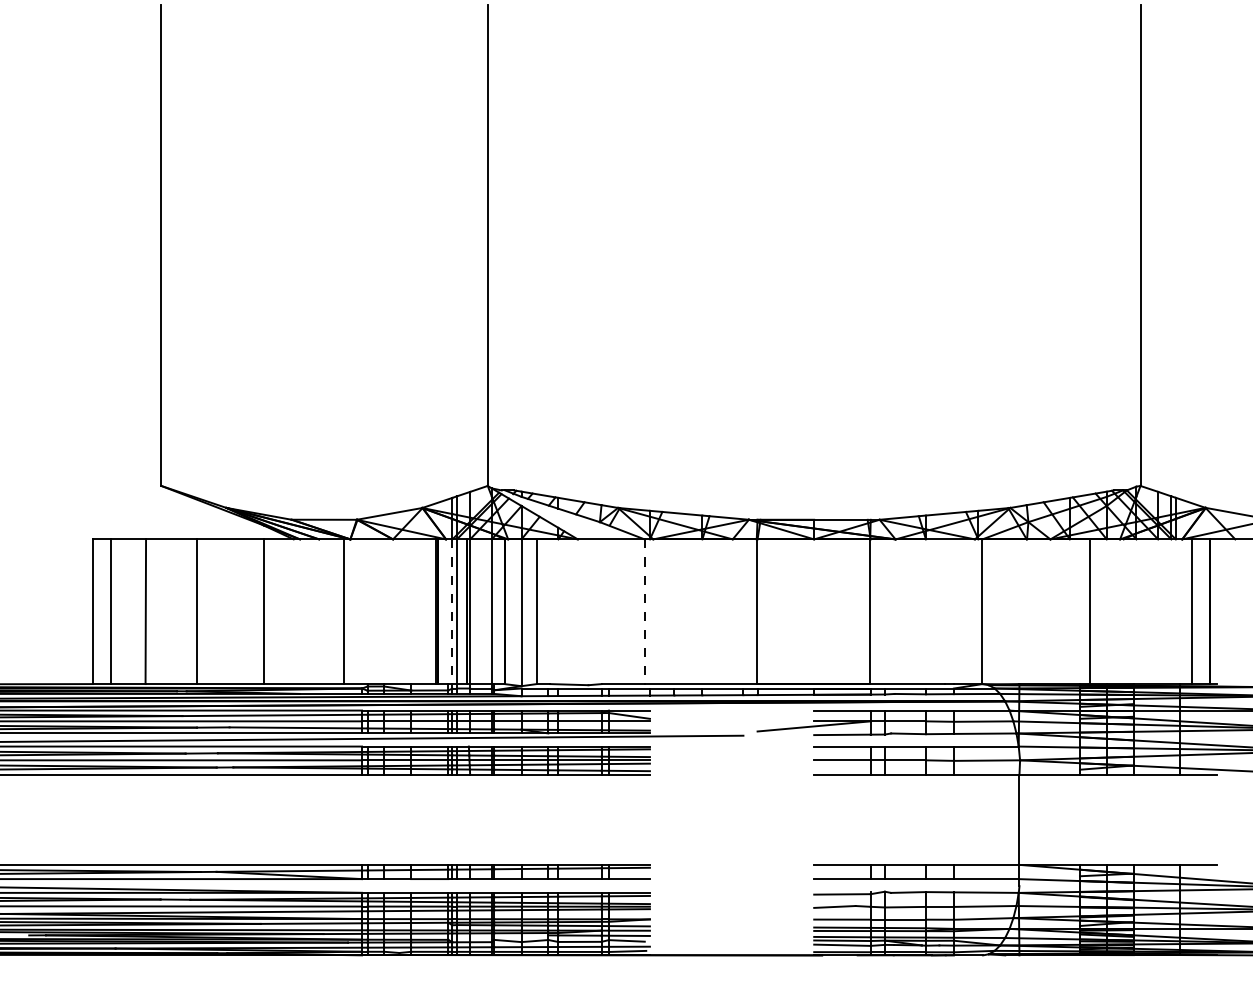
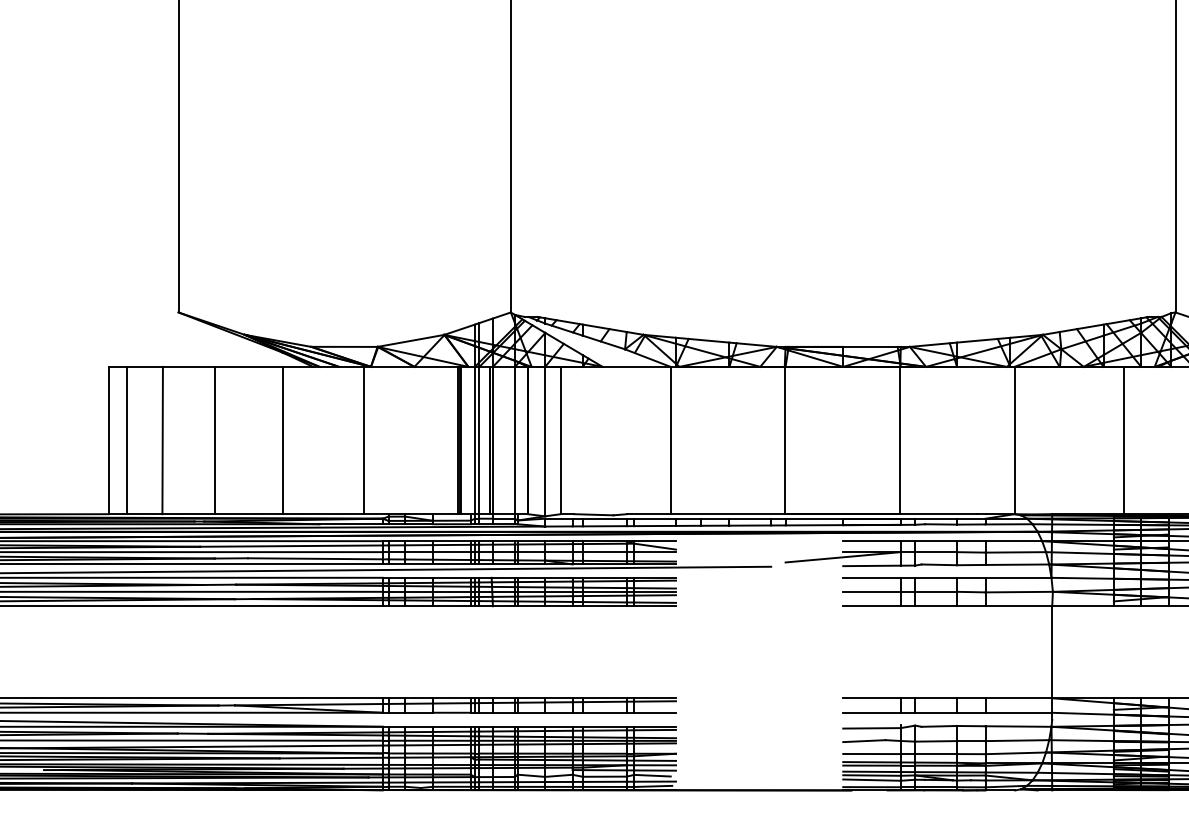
line: (452, 612) -> (474, 441), dashed -> solid
line: (644, 612) -> (670, 441), dashed -> solid

